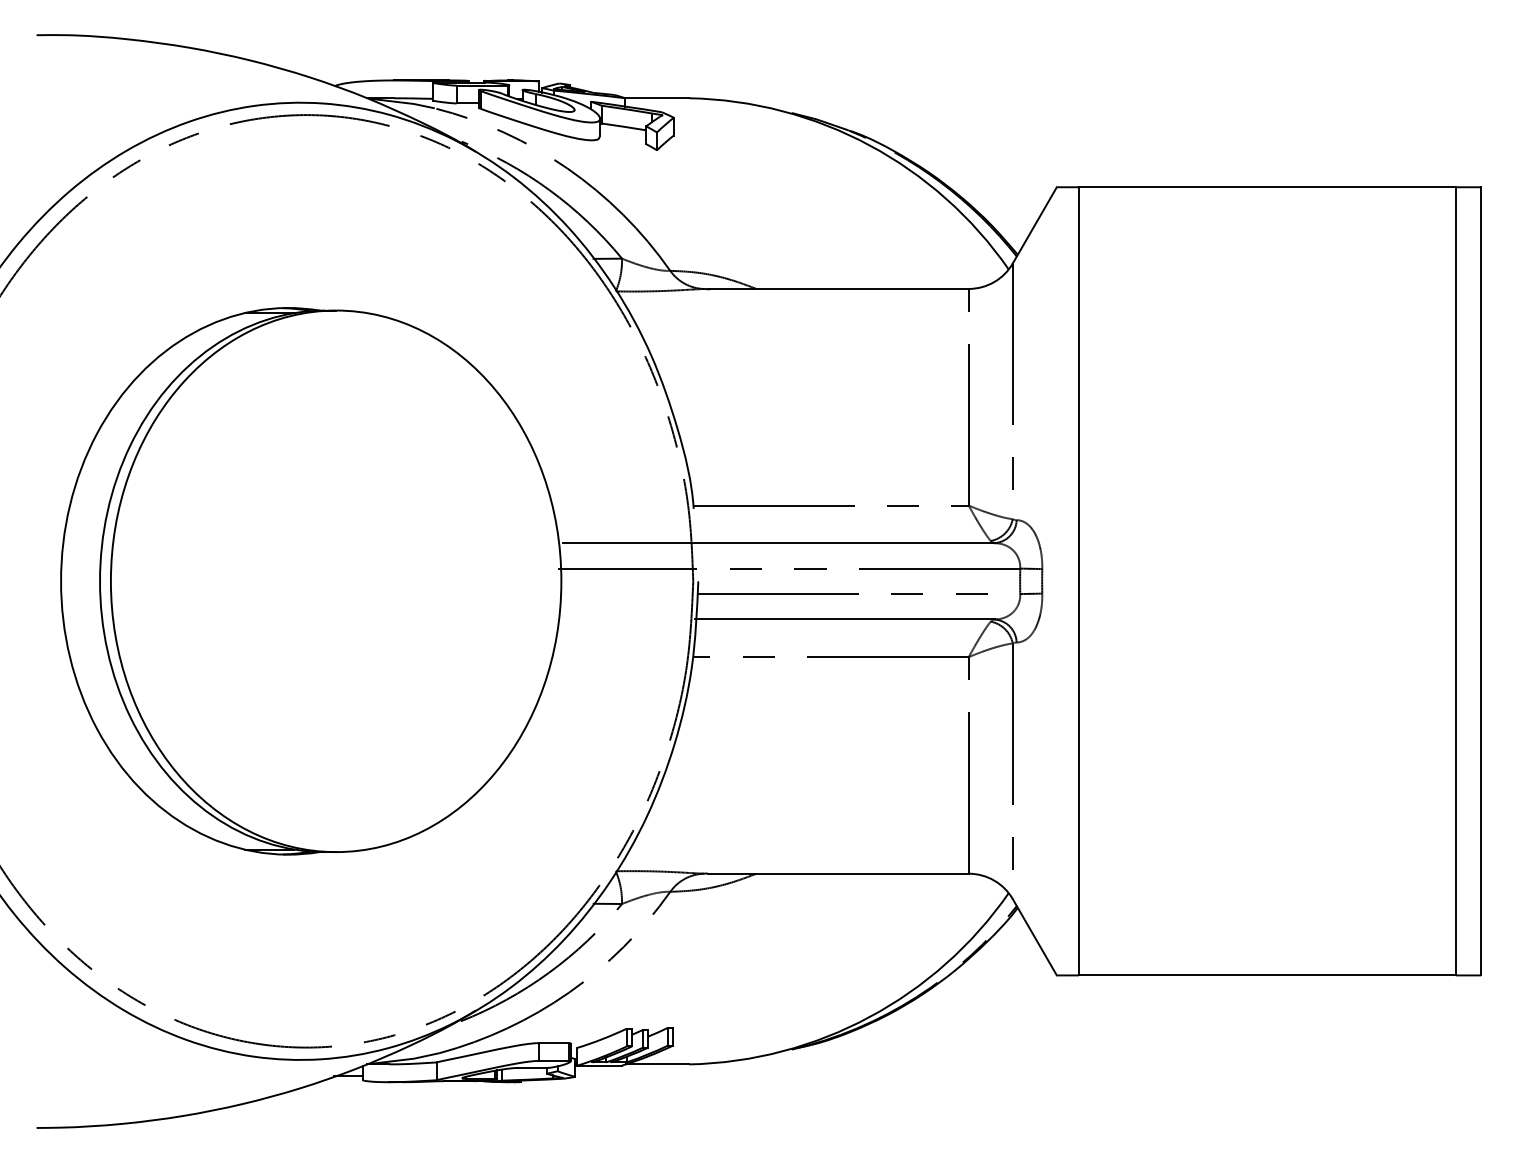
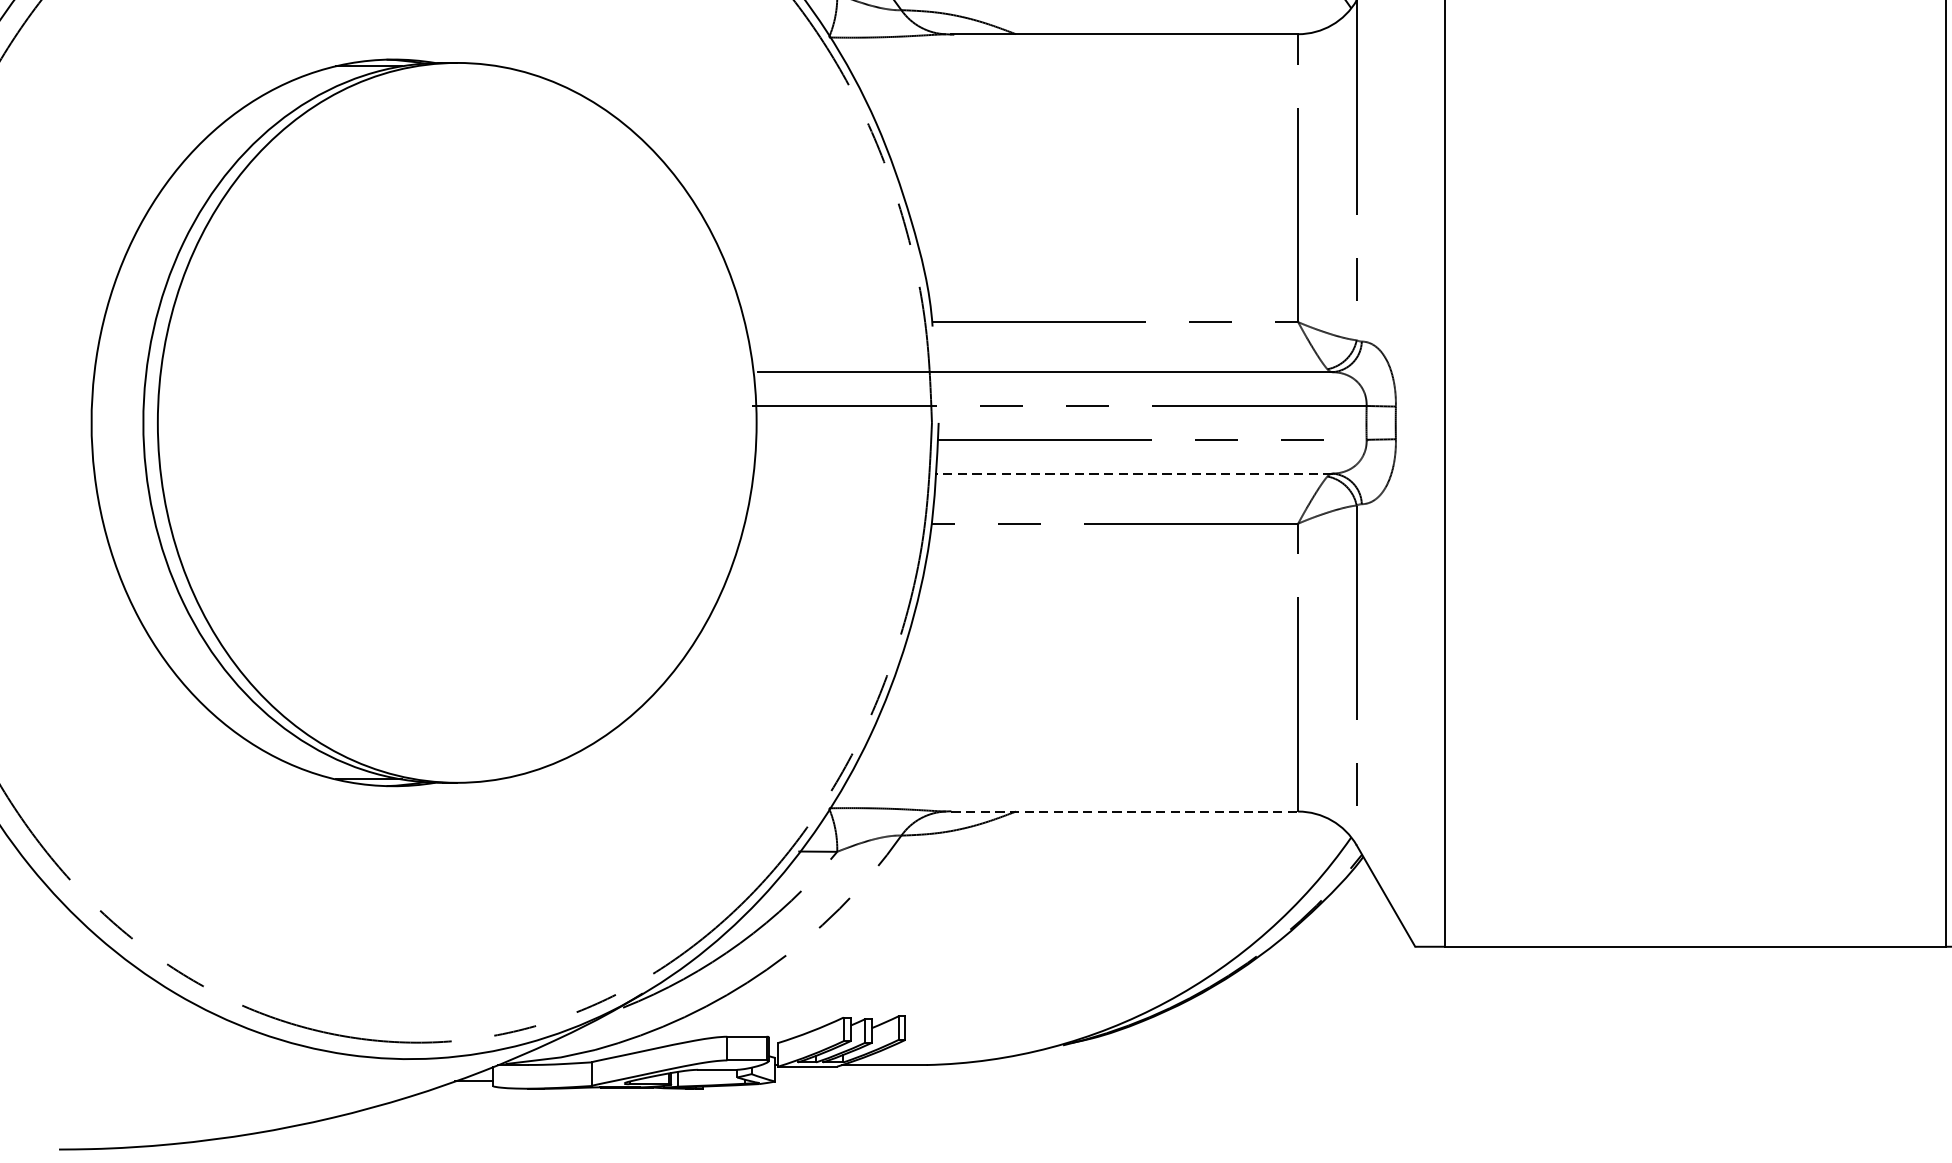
line: (845, 619) -> (1134, 473), solid -> dashed
line: (838, 873) -> (1125, 811), solid -> dashed

